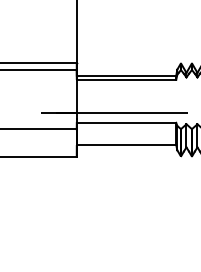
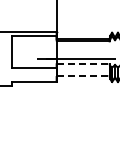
line: (127, 123) -> (83, 64), solid -> dashed
line: (127, 145) -> (83, 76), solid -> dashed

